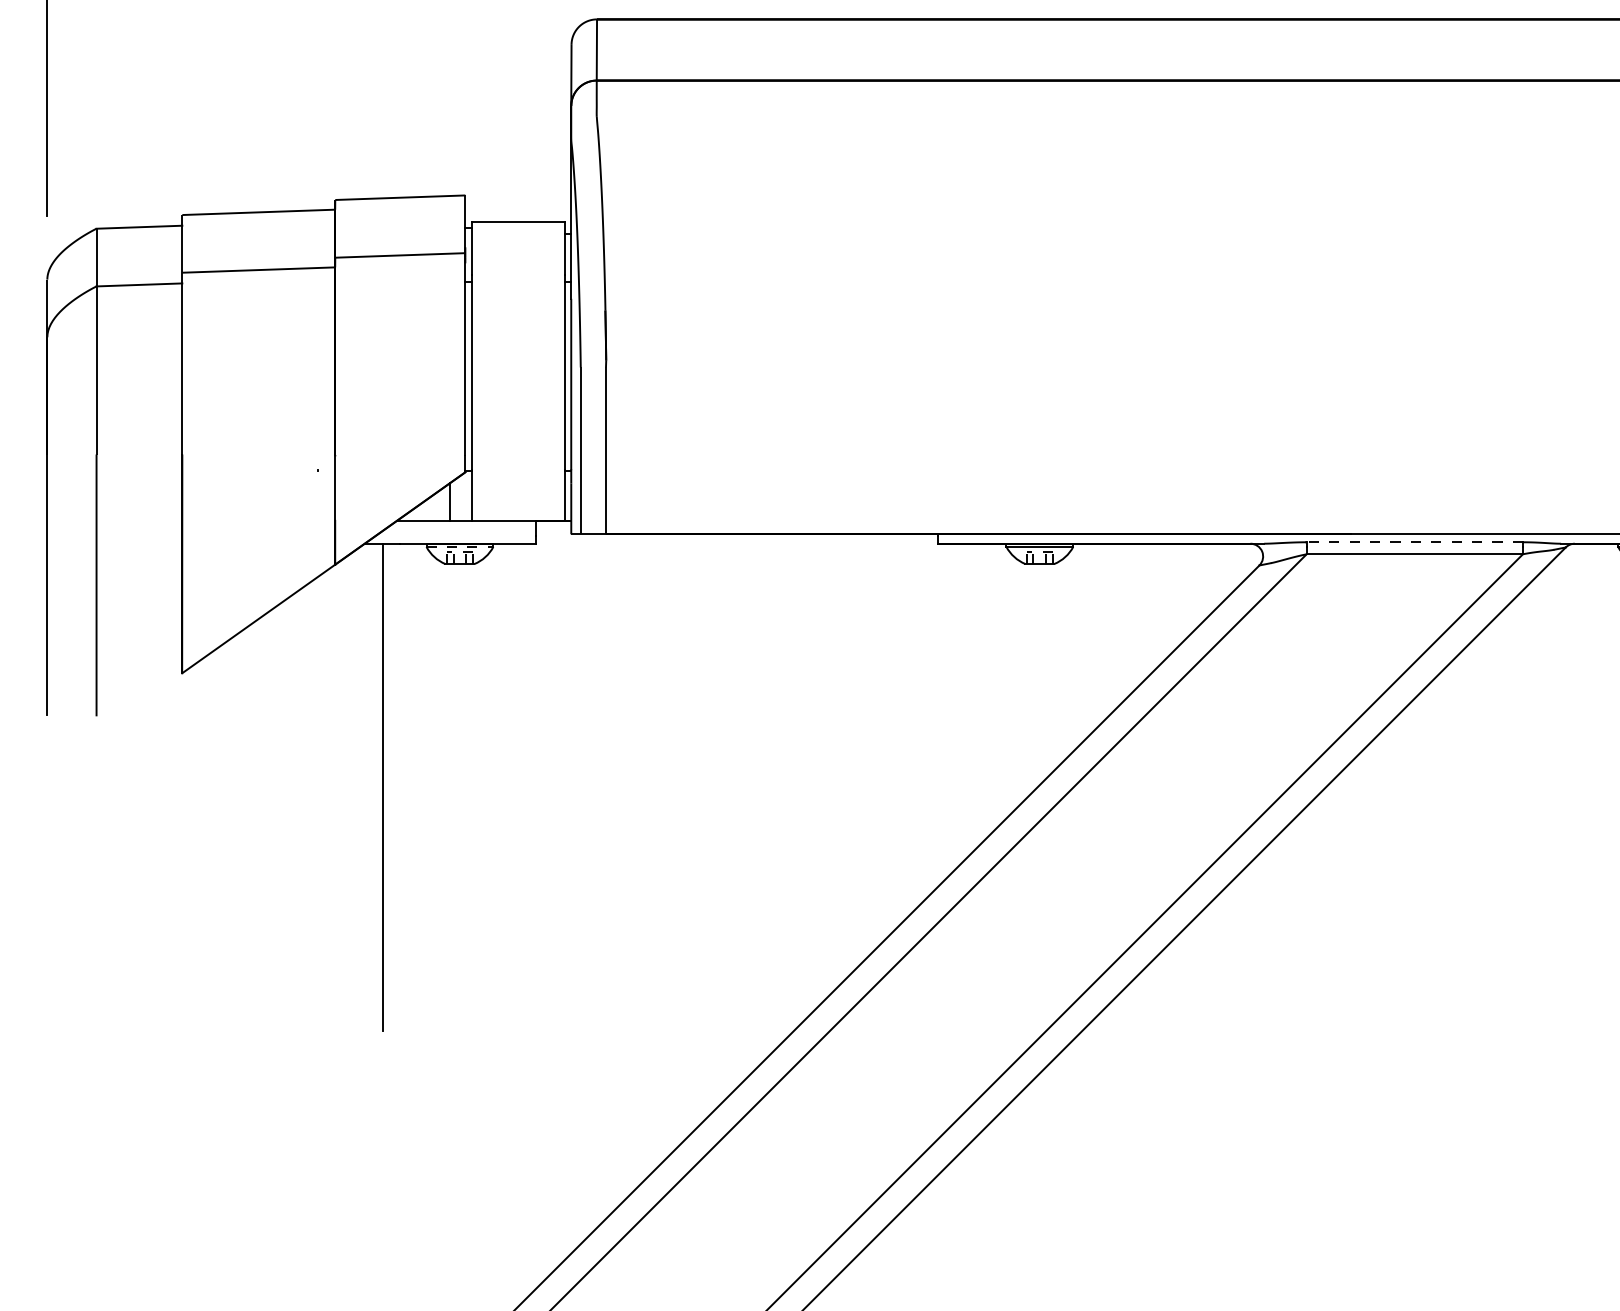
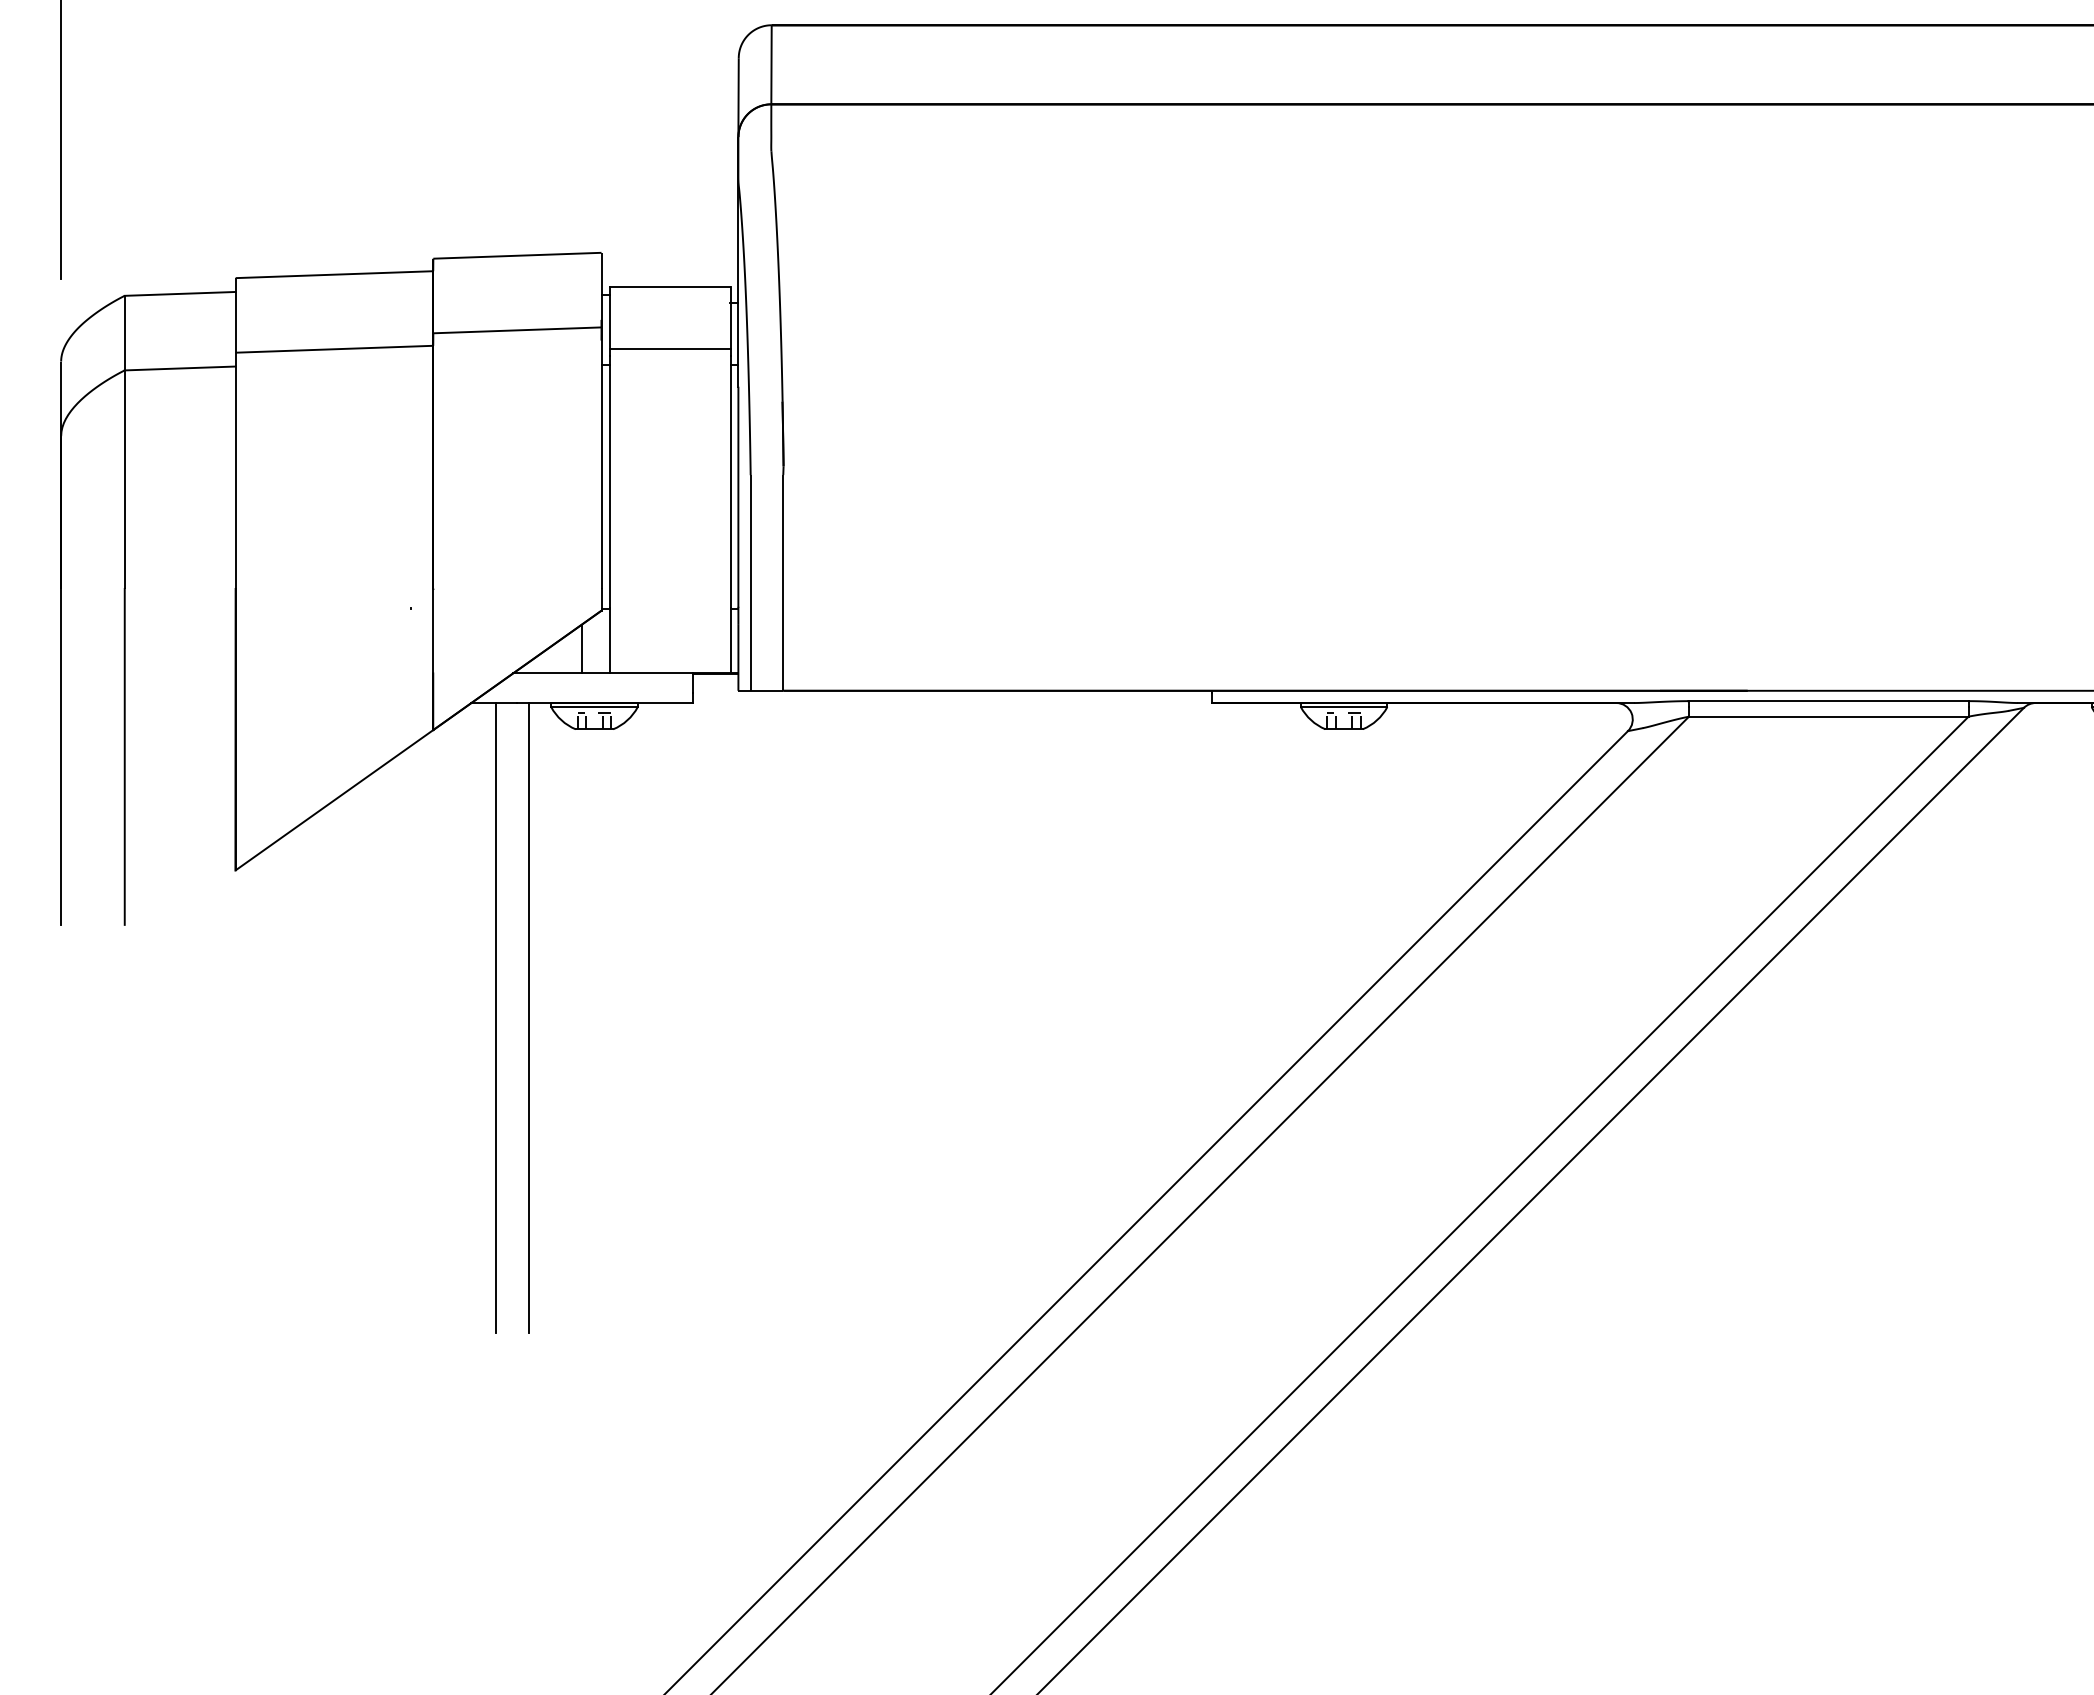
line: (517, 270) -> (669, 349), added
line: (1414, 542) -> (1828, 701), dashed -> solid
line: (460, 547) -> (595, 707), dashed -> solid
line: (408, 787) -> (528, 1018), added

